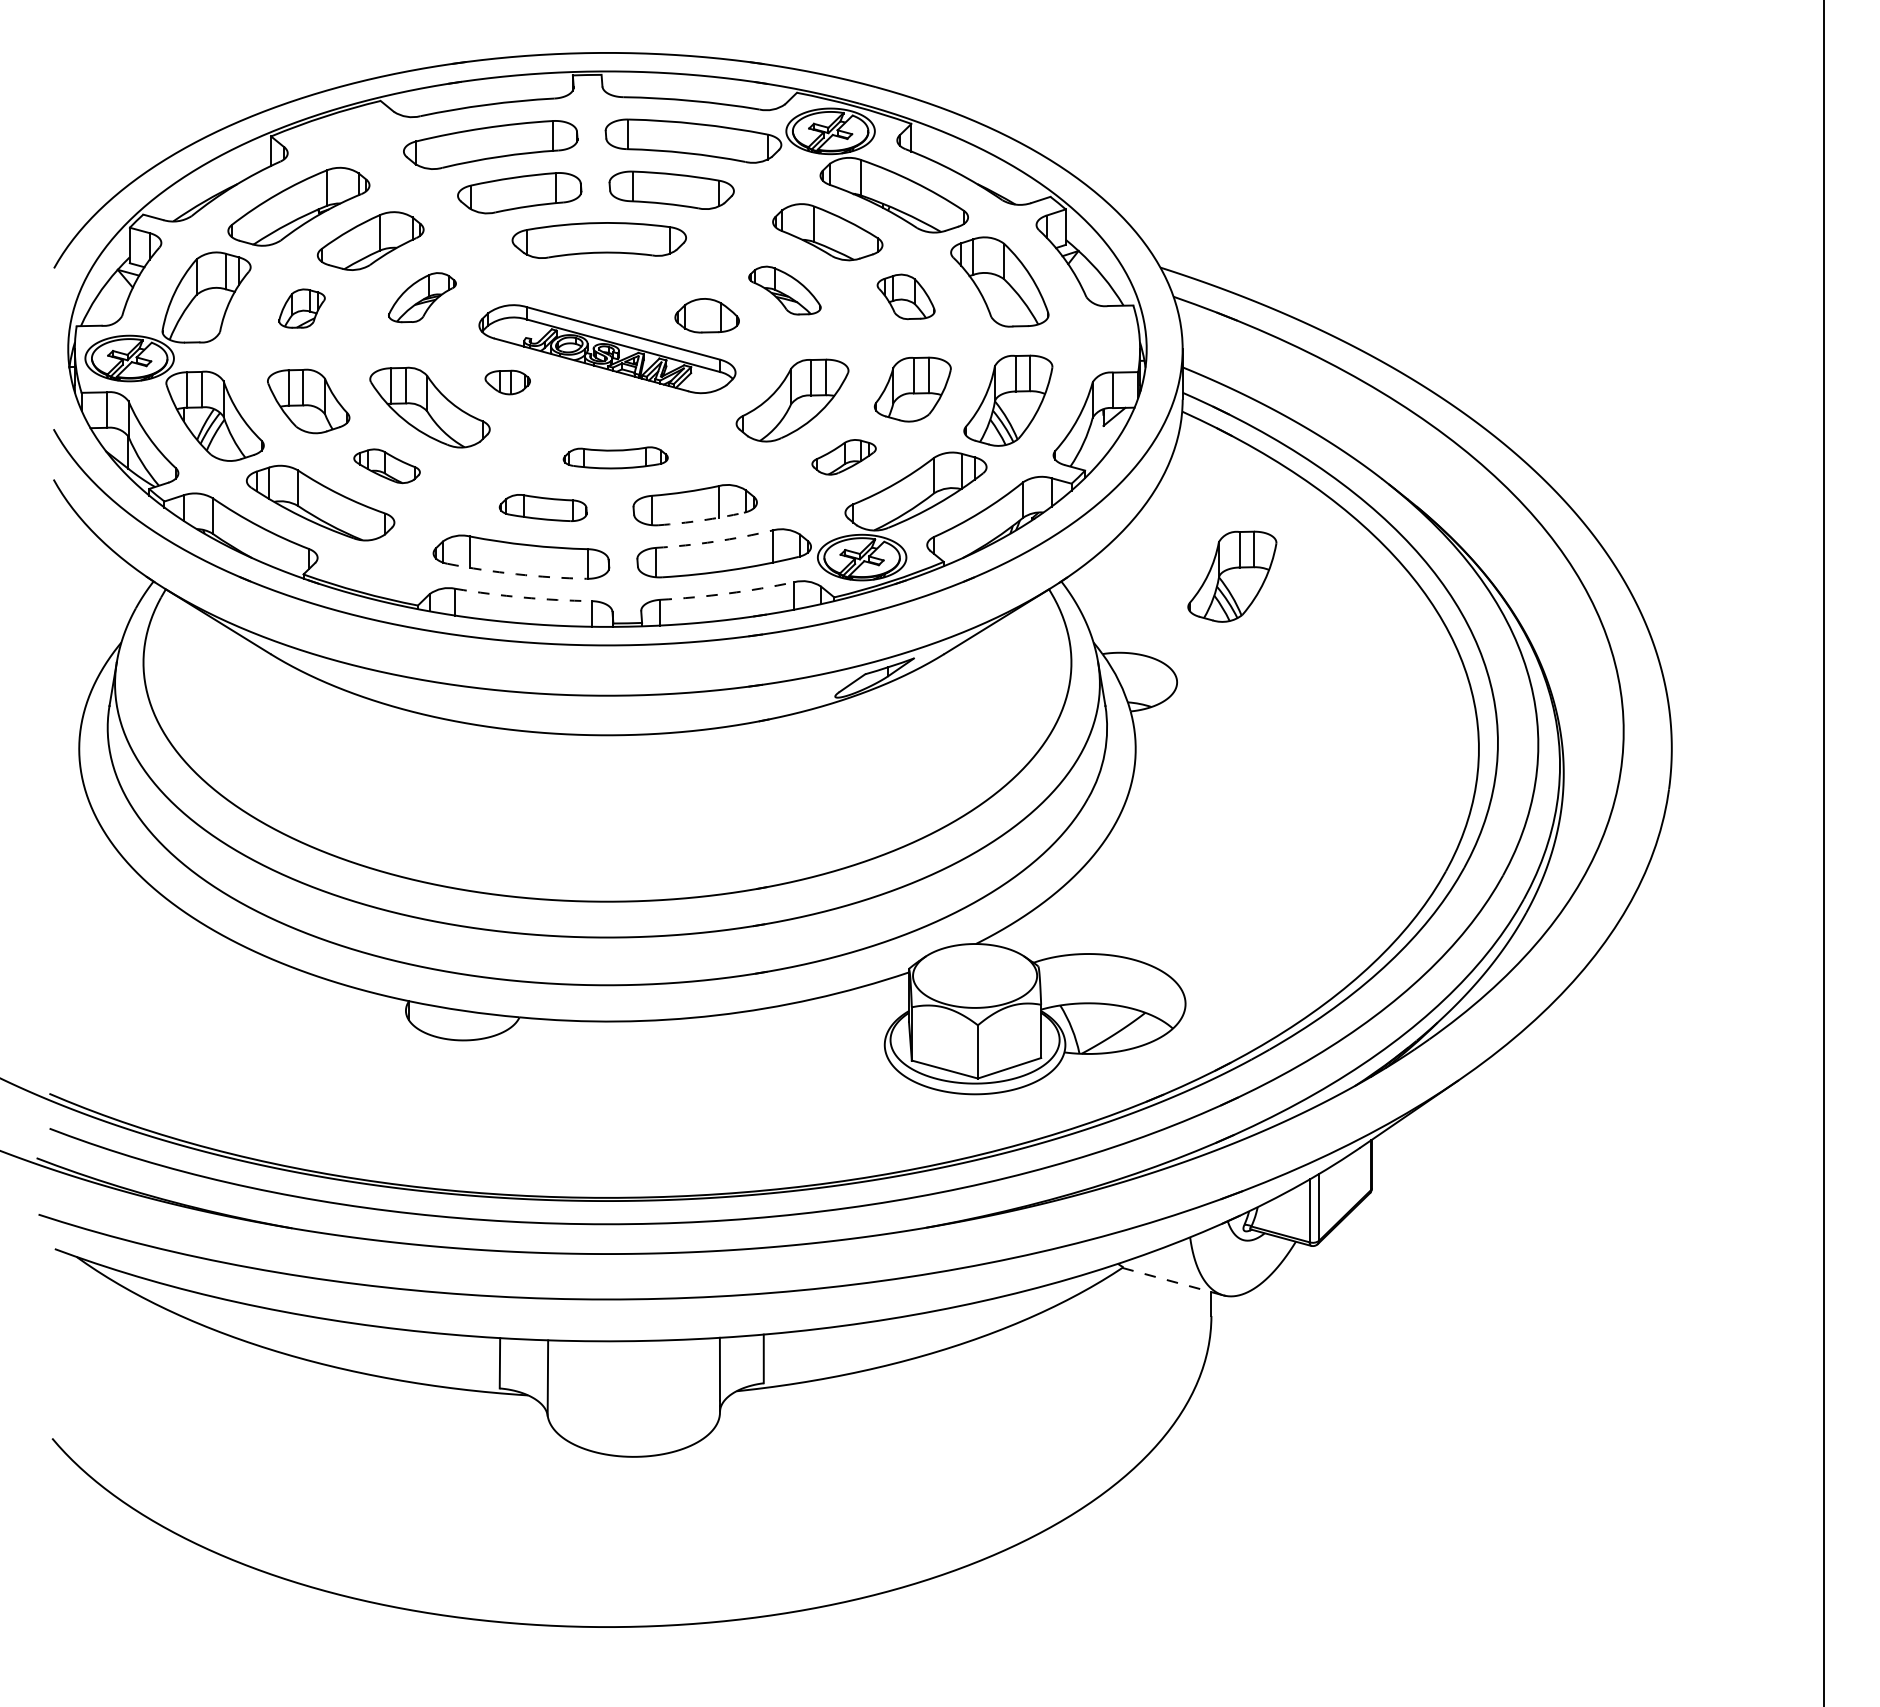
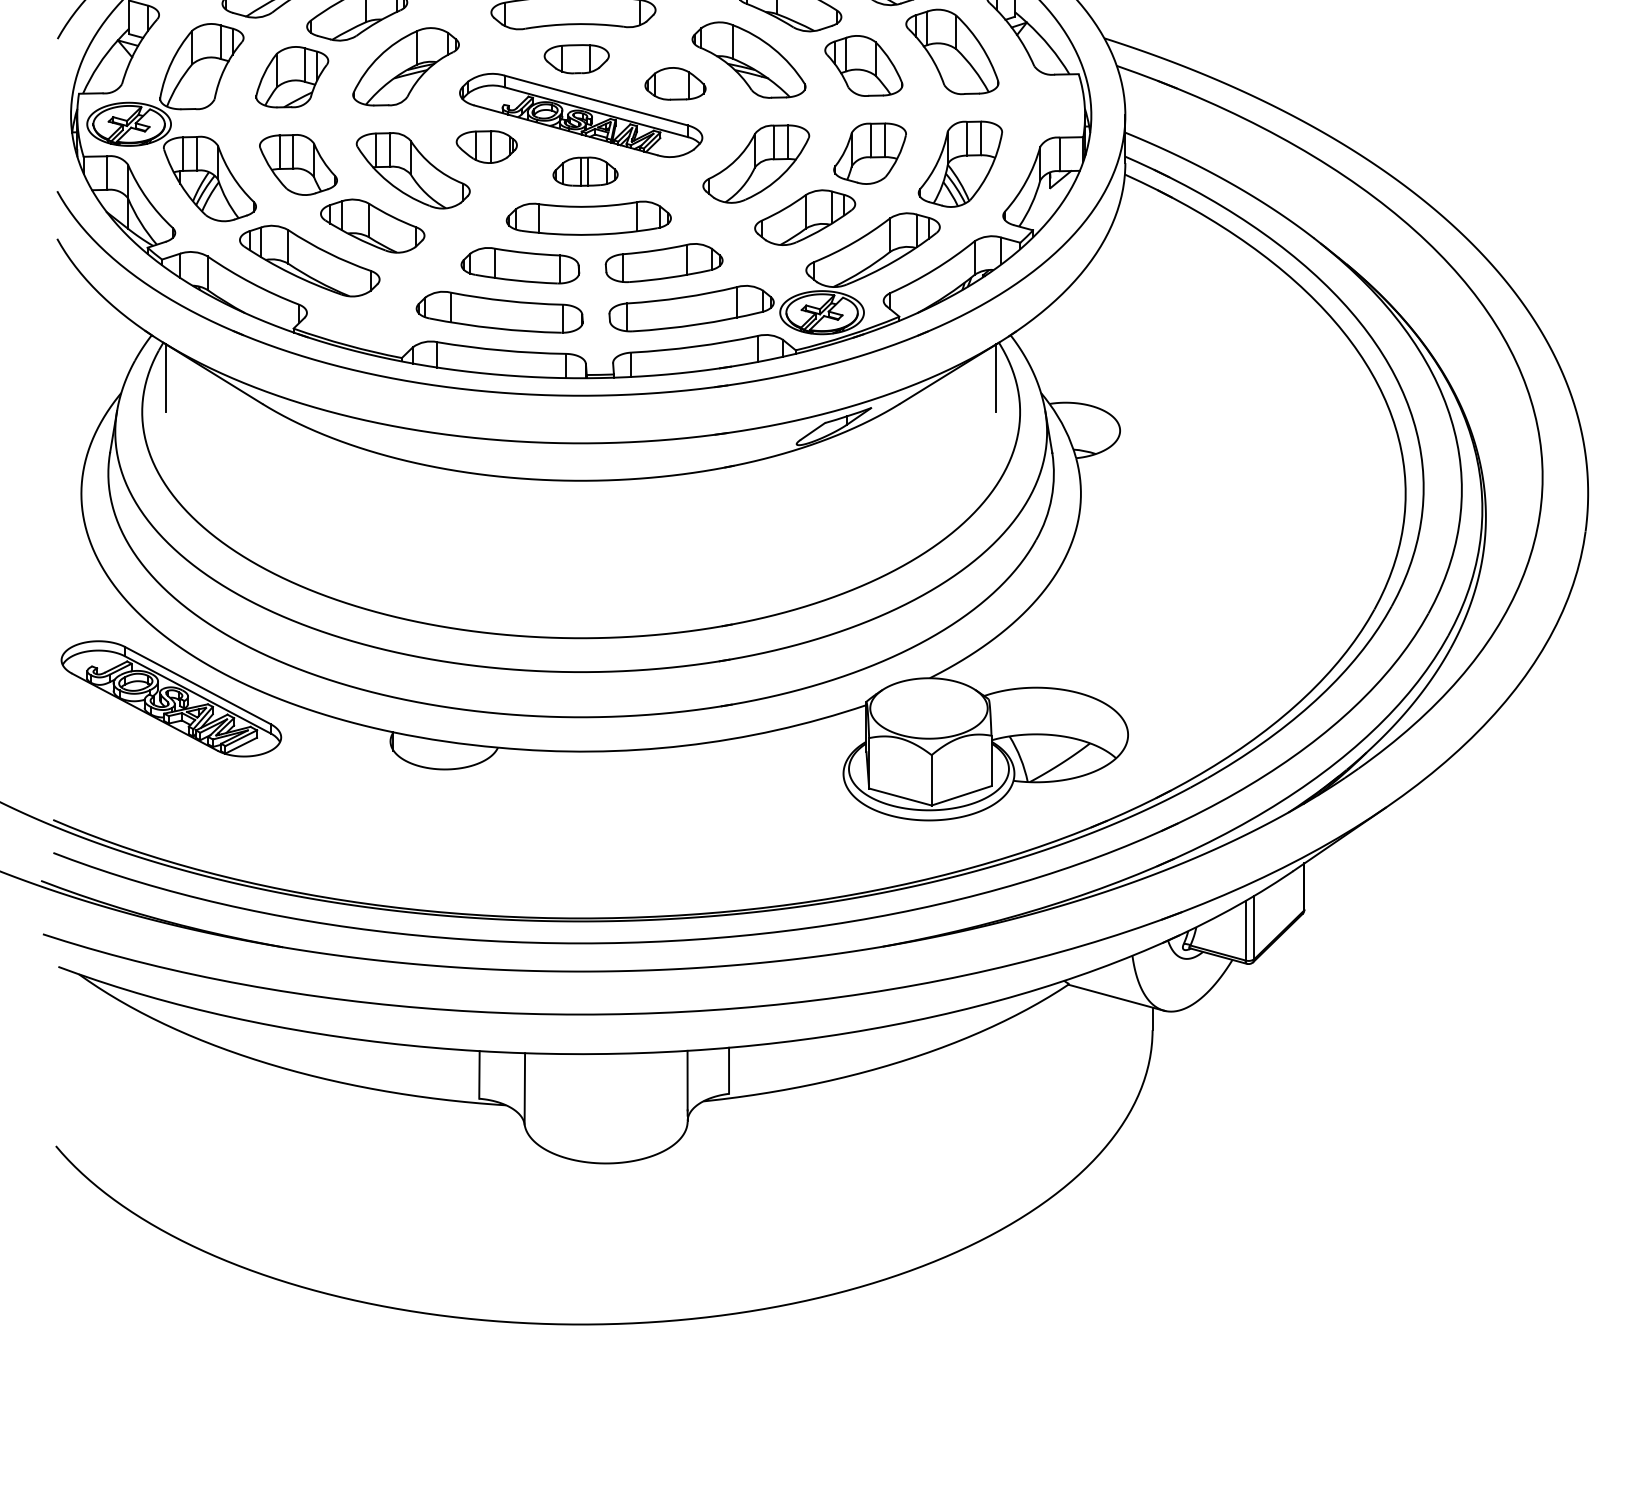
part: (602, 289) -> (576, 59), added
part: (784, 290) -> (748, 59), size x1.67
part: (905, 296) -> (863, 65), size x1.43
part: (422, 297) -> (406, 66), size x1.67
part: (301, 308) -> (291, 76), size x1.67
part: (507, 382) -> (486, 147), size x1.43
part: (611, 408) -> (584, 171), added
part: (615, 457) -> (588, 217), size x1.67
part: (843, 457) -> (804, 217), size x1.67
part: (386, 466) -> (372, 226), size x1.67
part: (543, 507) -> (520, 265), size x1.43
arc: (701, 520) -> (670, 277), dashed -> solid
arc: (714, 541) -> (682, 297), dashed -> solid
arc: (516, 574) -> (495, 328), dashed -> solid
part: (1232, 576) -> (1172, 330), removed
arc: (727, 593) -> (694, 346), dashed -> solid
arc: (523, 597) -> (501, 350), dashed -> solid
line: (168, 626) -> (165, 377), added
line: (1046, 626) -> (996, 377), added
part: (174, 965) -> (171, 698), added
line: (1173, 1281) -> (1116, 997), dashed -> solid

